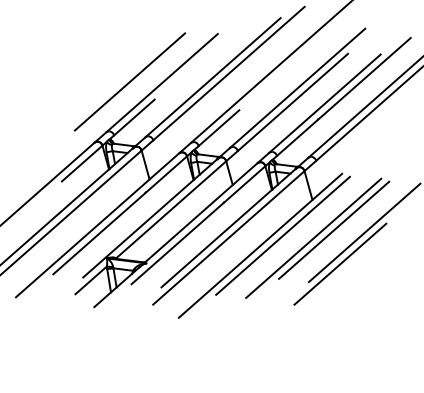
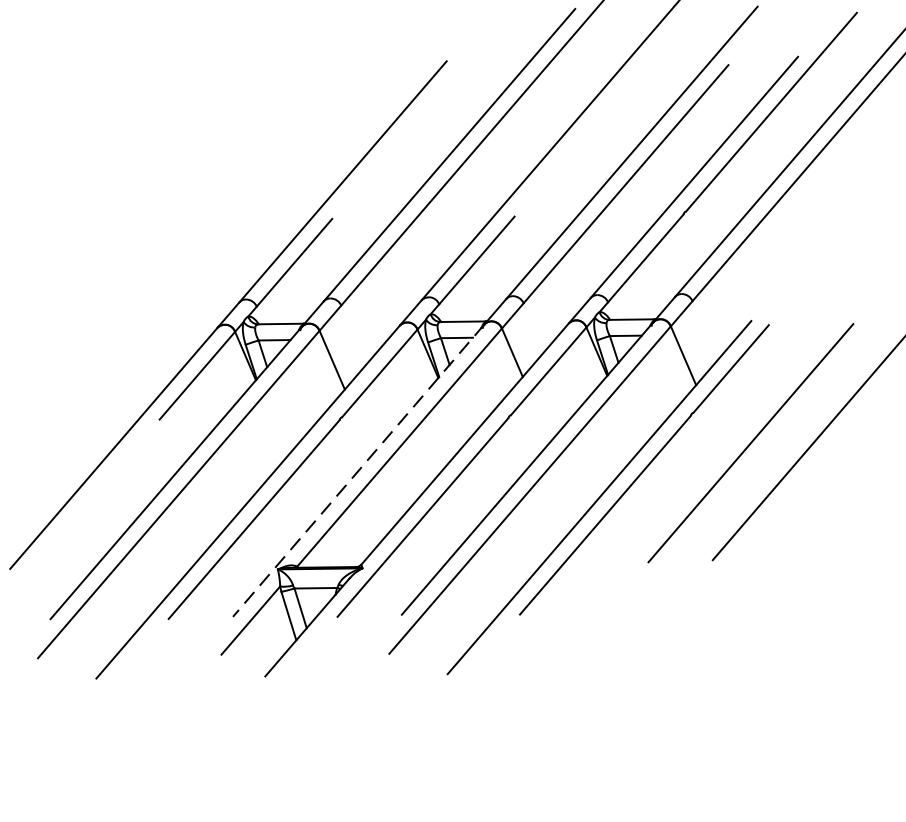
line: (129, 81) -> (273, 187), removed
line: (150, 218) -> (358, 472), solid -> dashed
line: (313, 238) -> (709, 466), removed
line: (340, 263) -> (774, 511), removed

